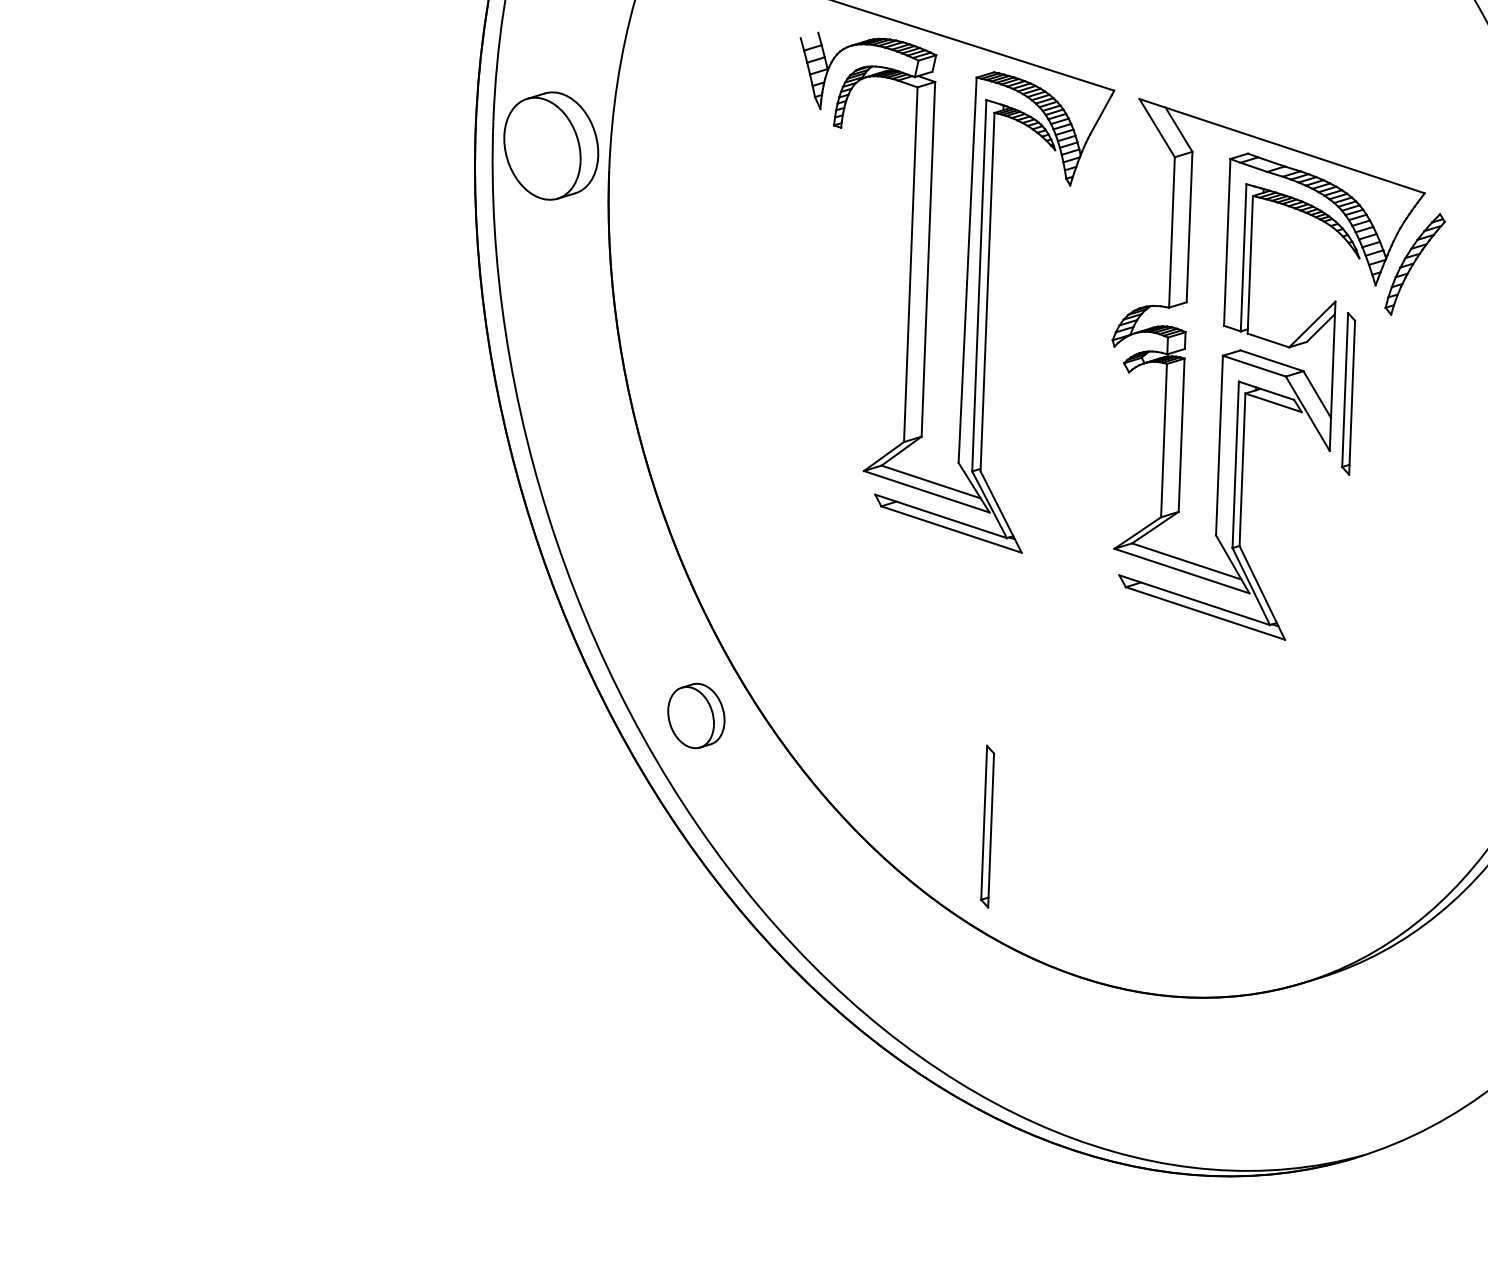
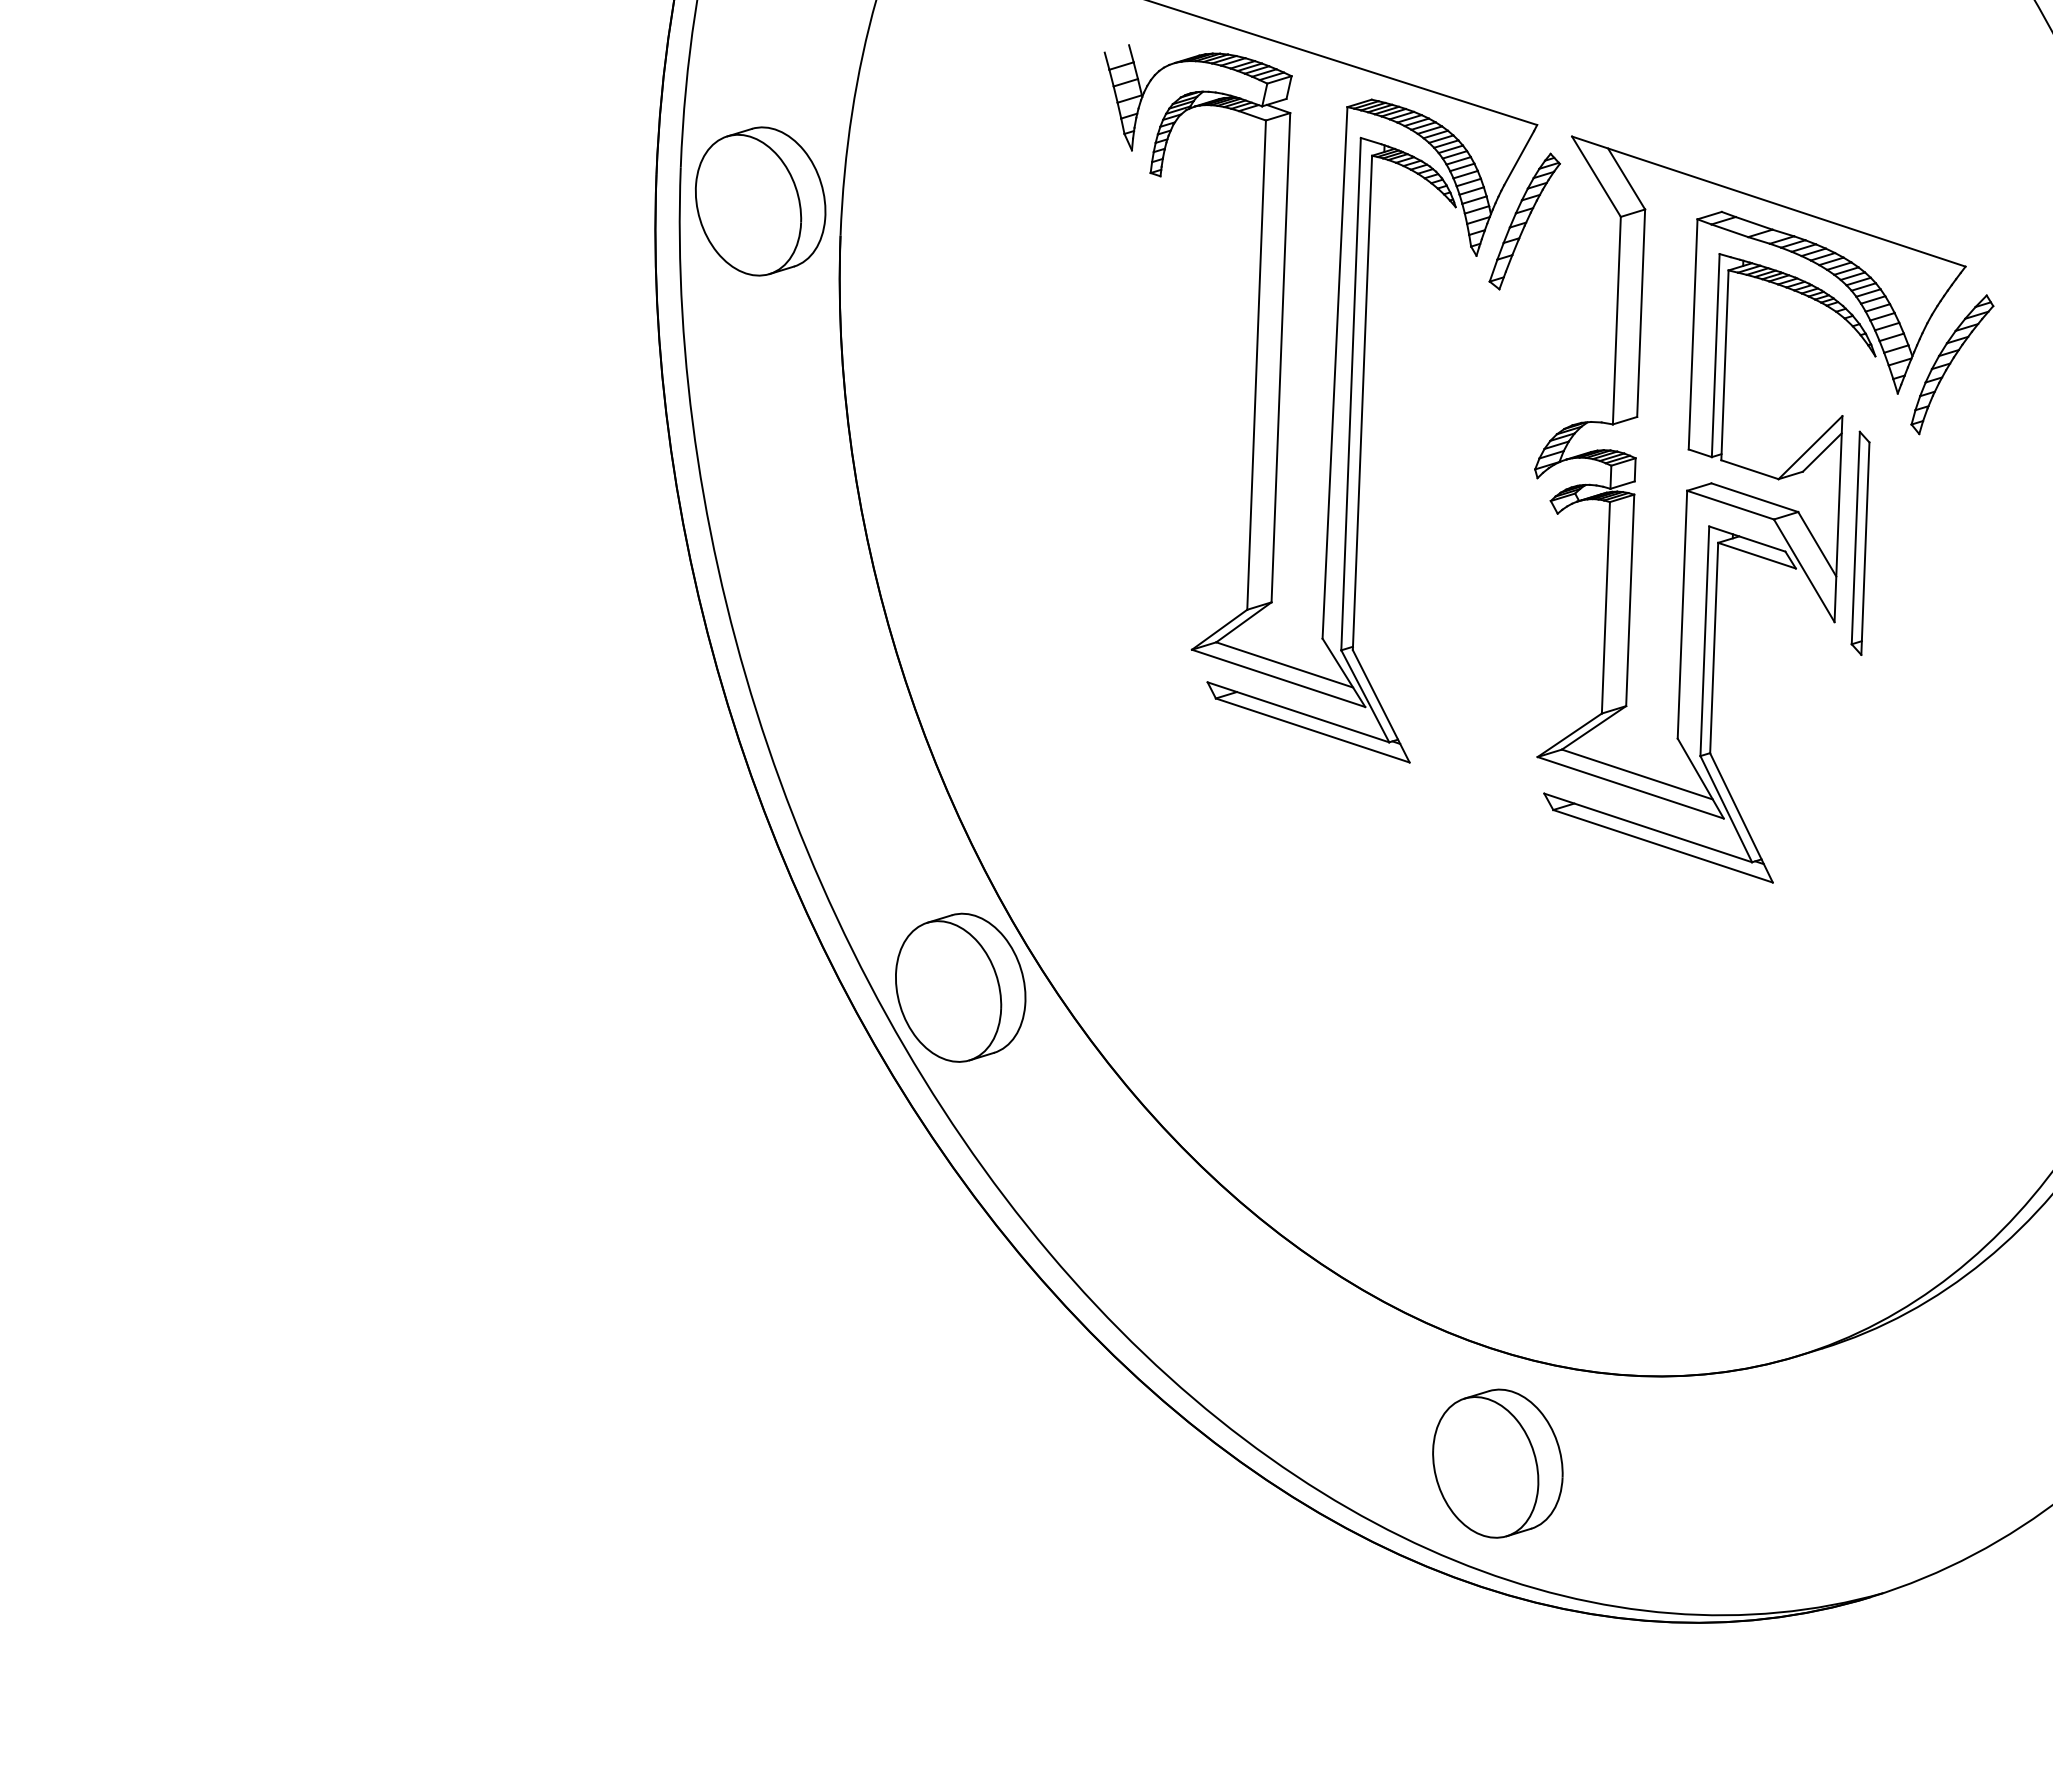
part: (1105, 160) -> (1524, 221), added
part: (696, 715) -> (960, 987), size x1.67
part: (987, 826) -> (1362, 1139), removed
part: (1085, 1060) -> (1497, 1463), added

